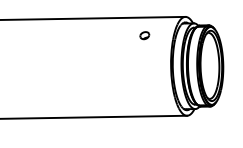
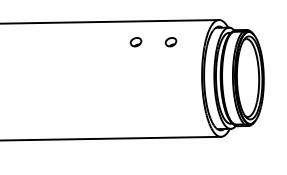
part: (114, 35) -> (135, 42), added

